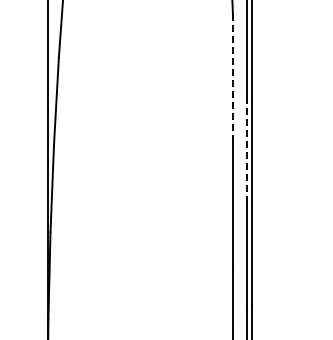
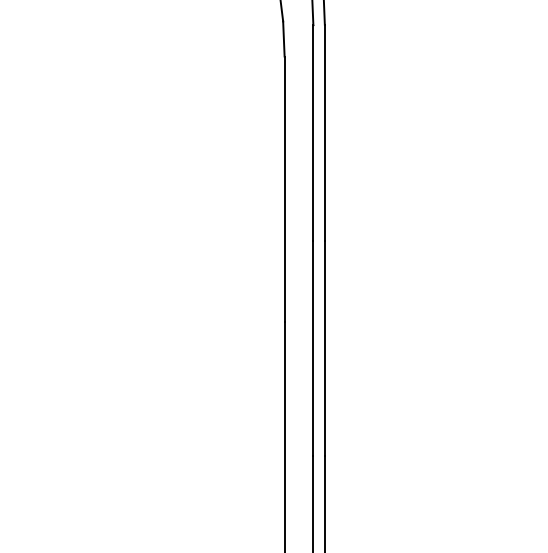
line: (232, 76) -> (283, 189), dashed -> solid
line: (246, 151) -> (313, 347), dashed -> solid

